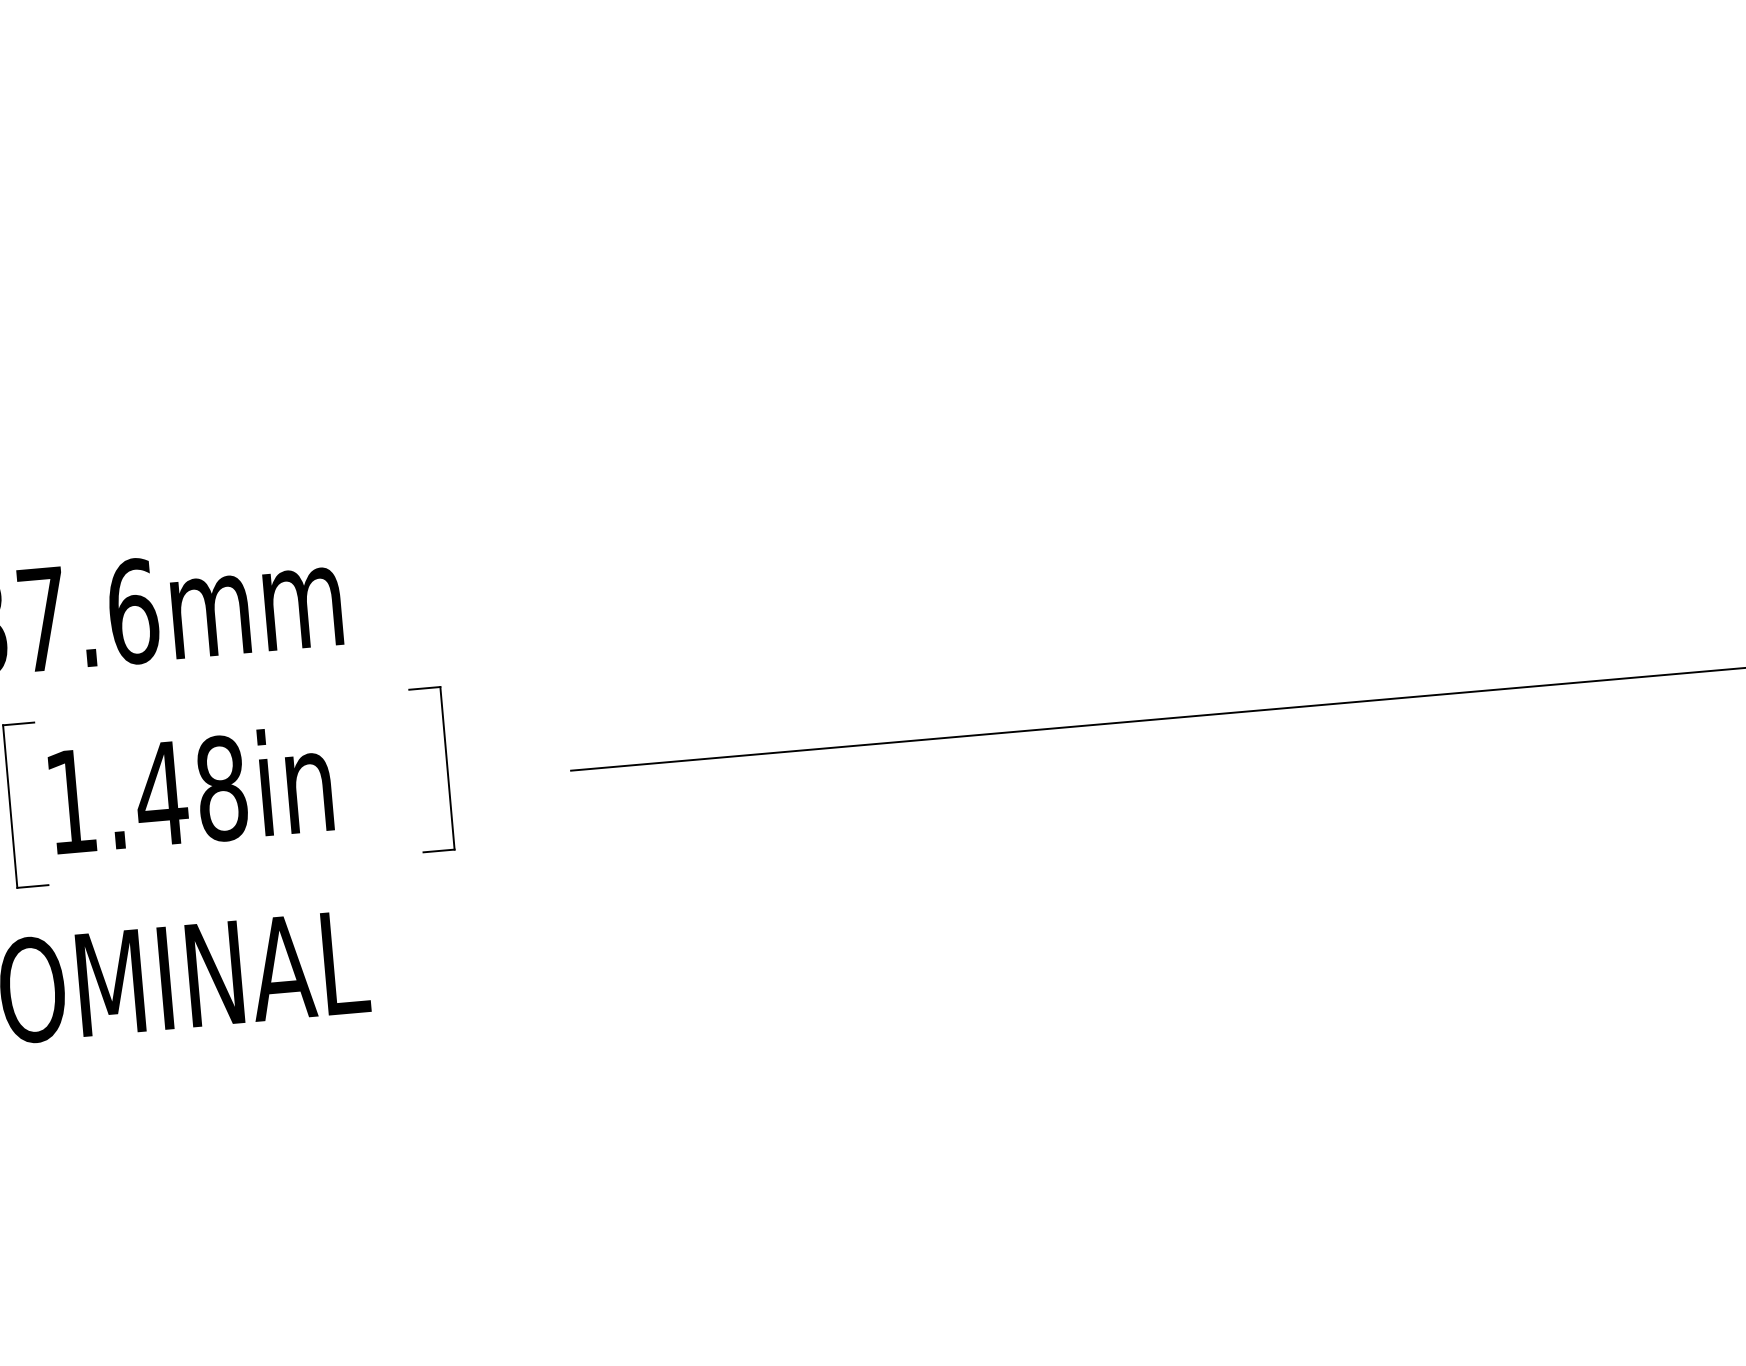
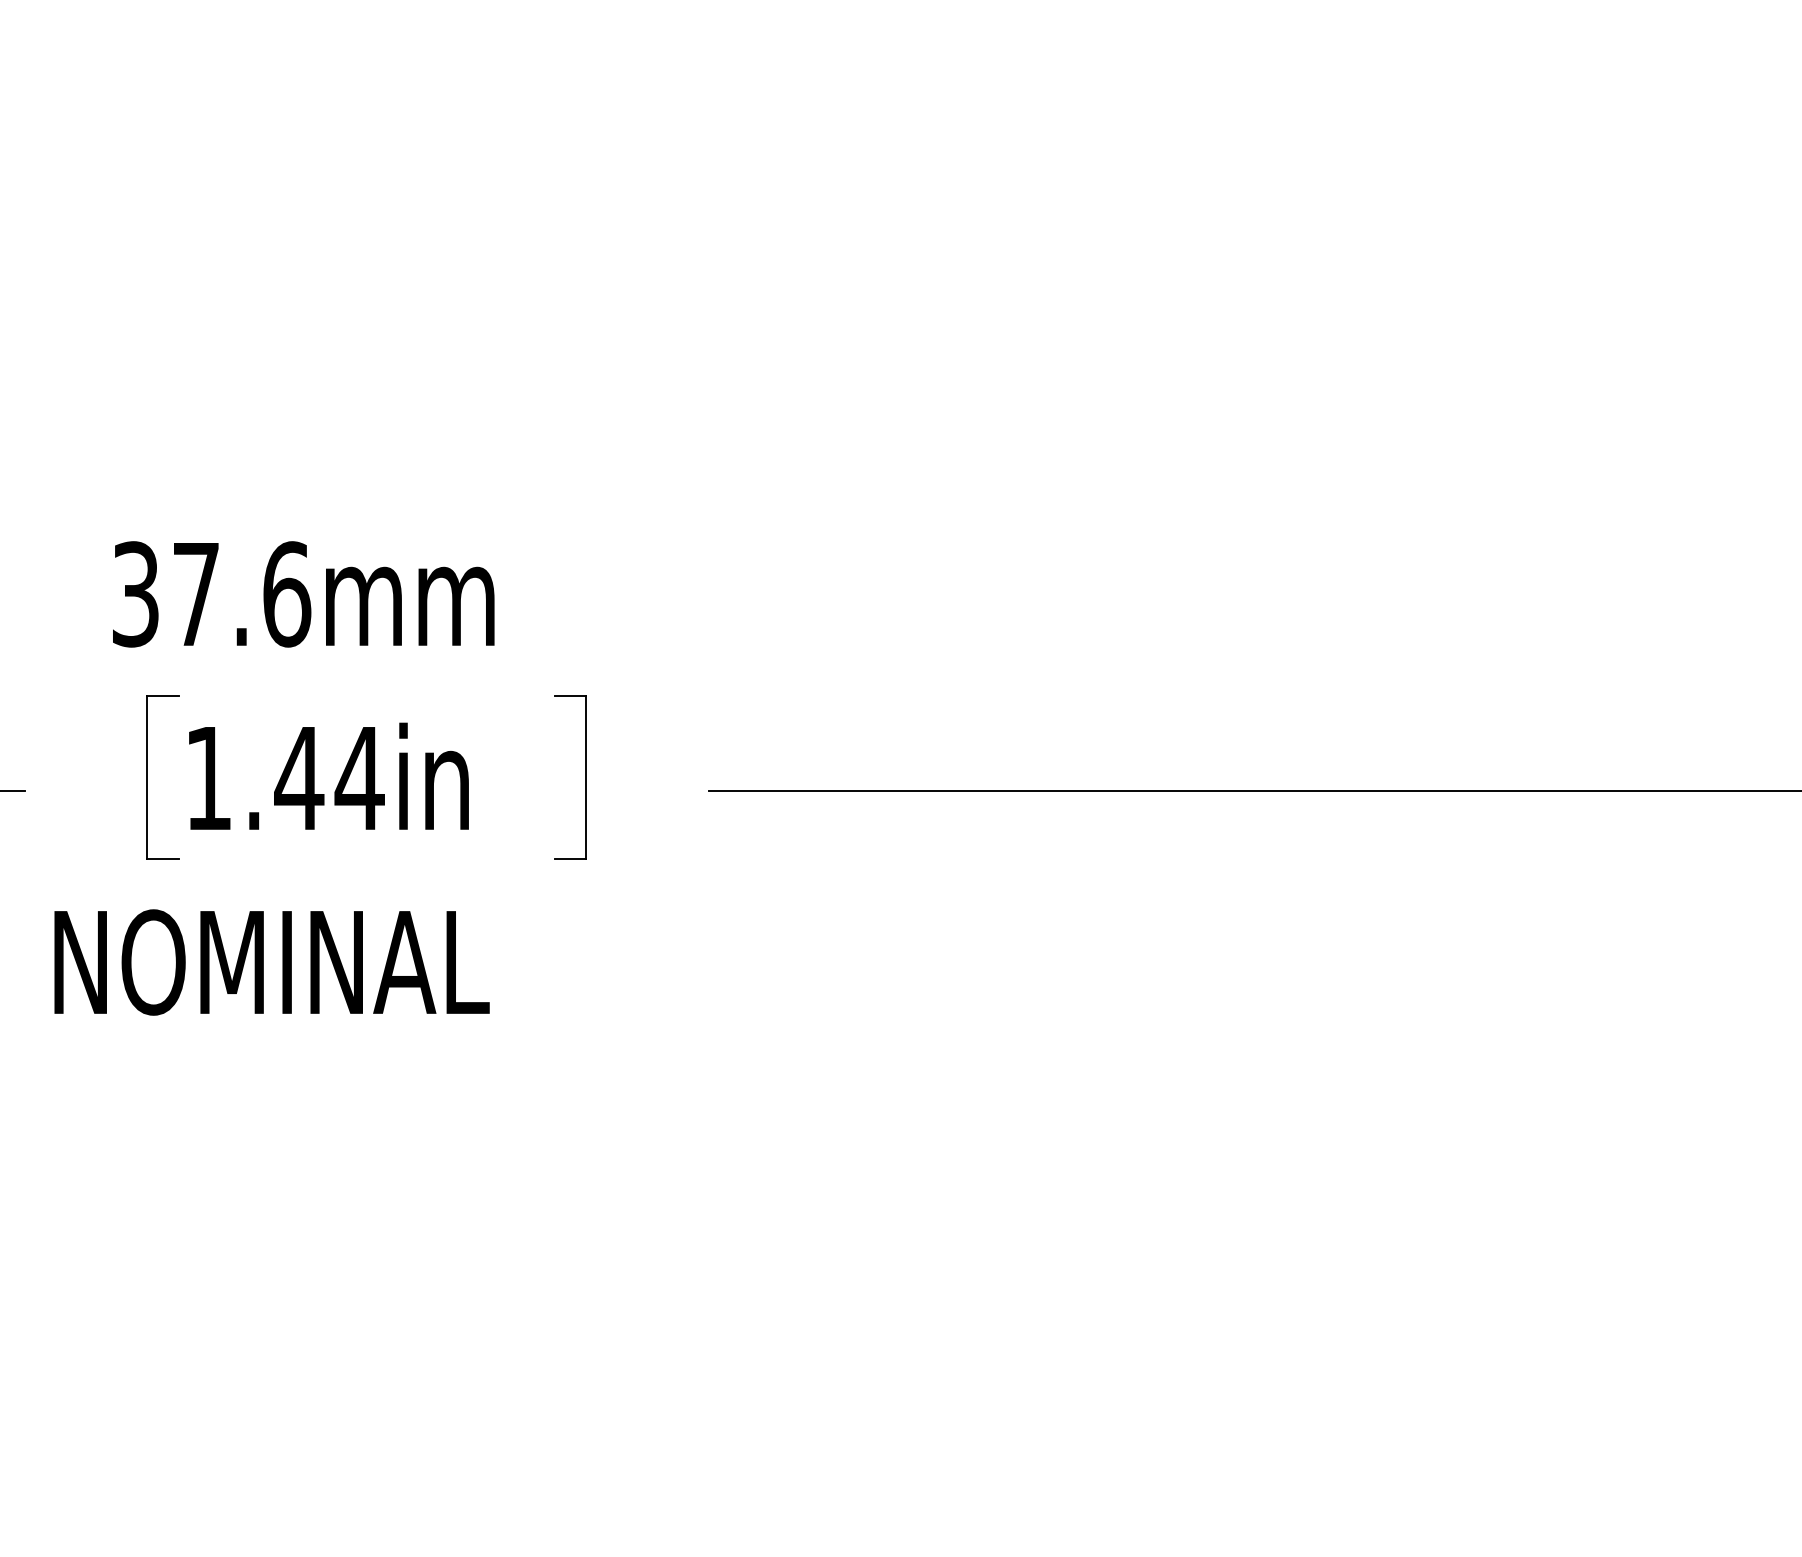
text: (221, 788) -> (359, 778), 1.48in -> 1.44in

